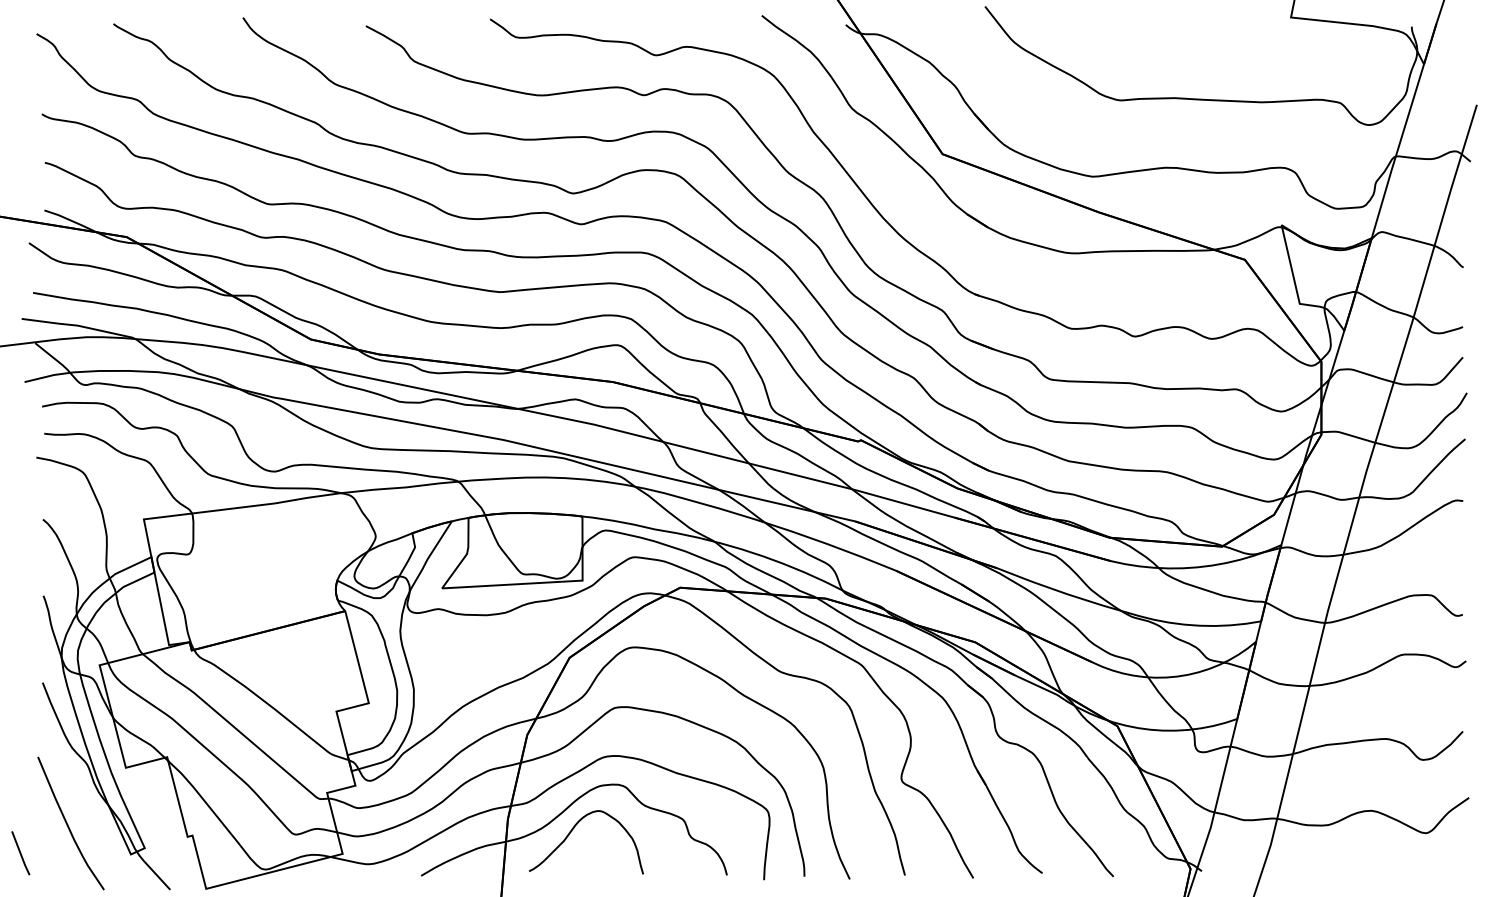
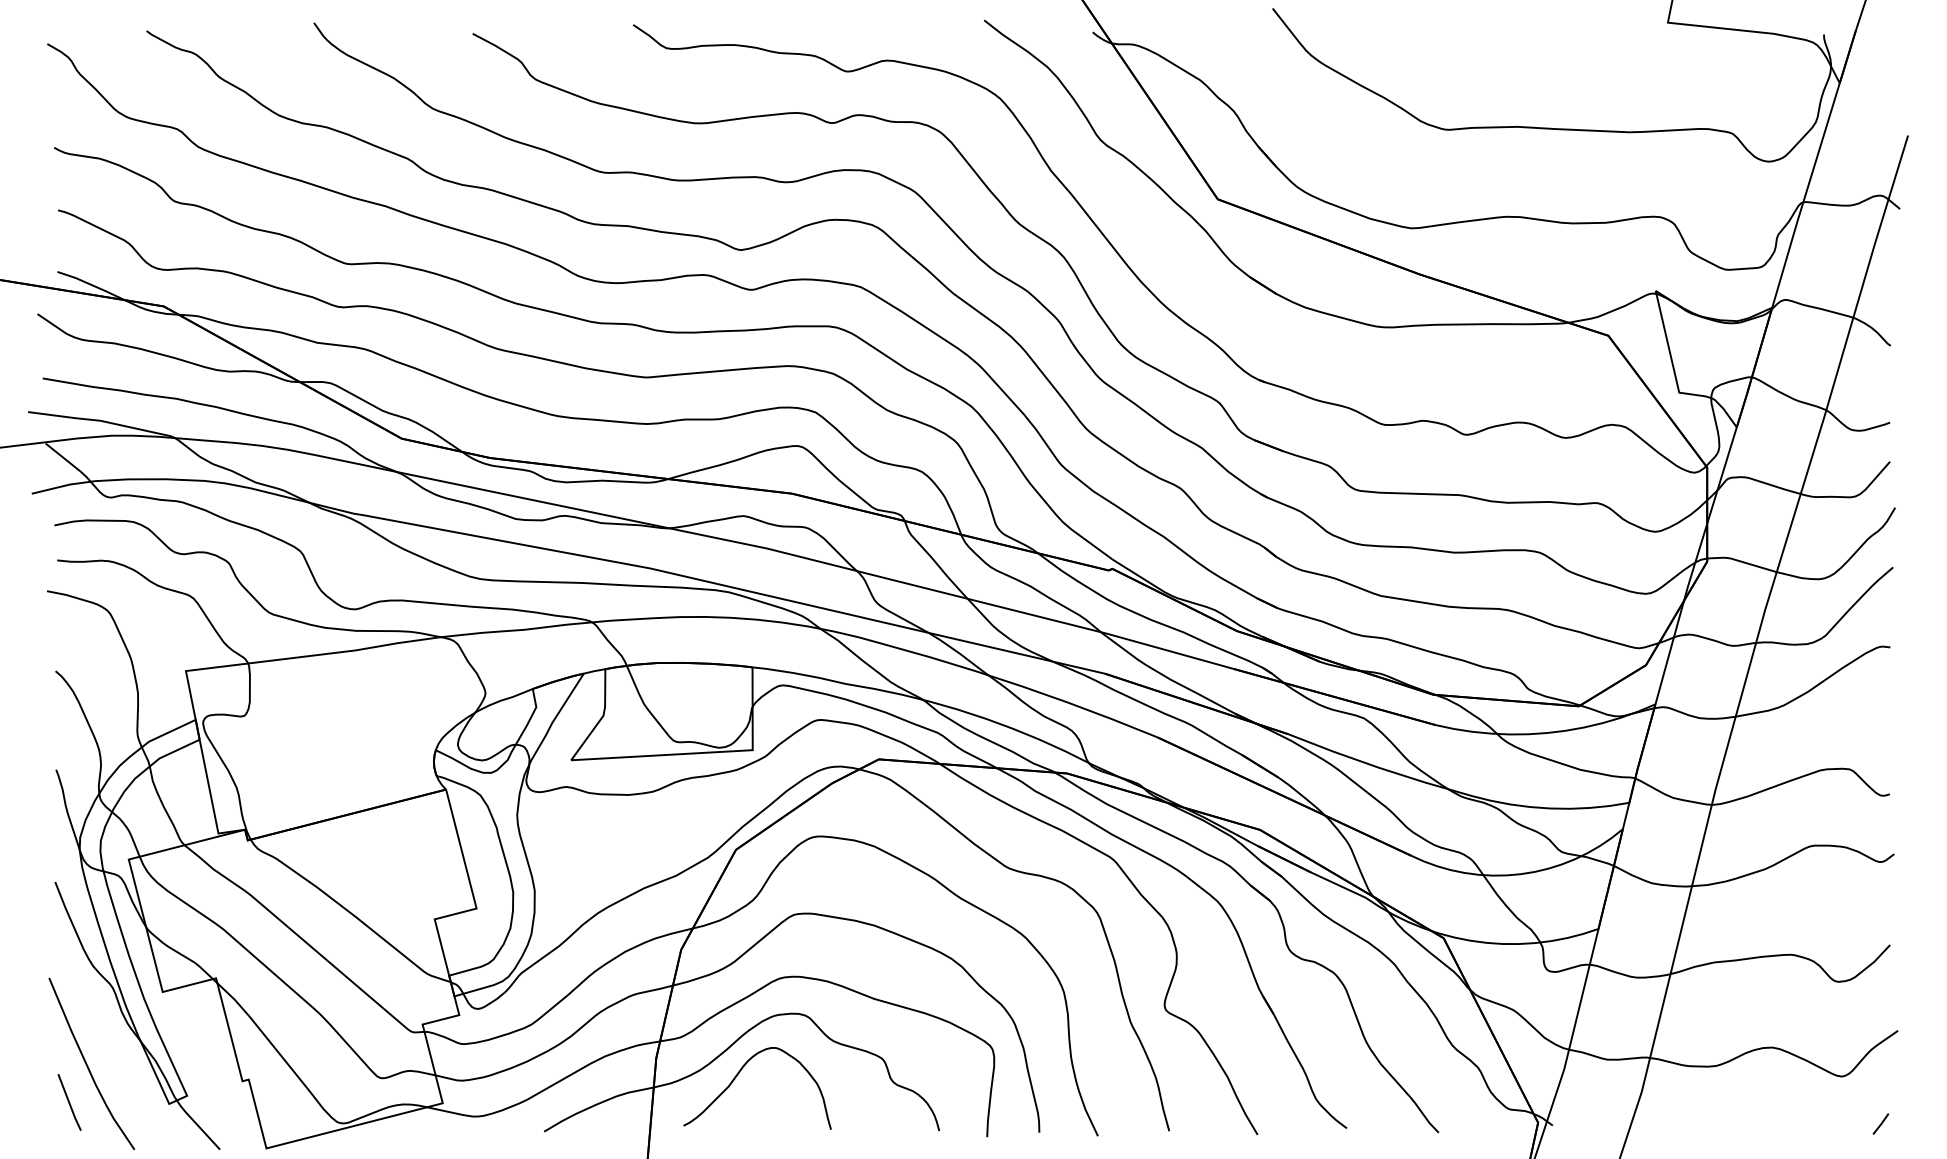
line: (20, 853) -> (69, 1102), moved
line: (1455, 869) -> (1880, 1123), added

